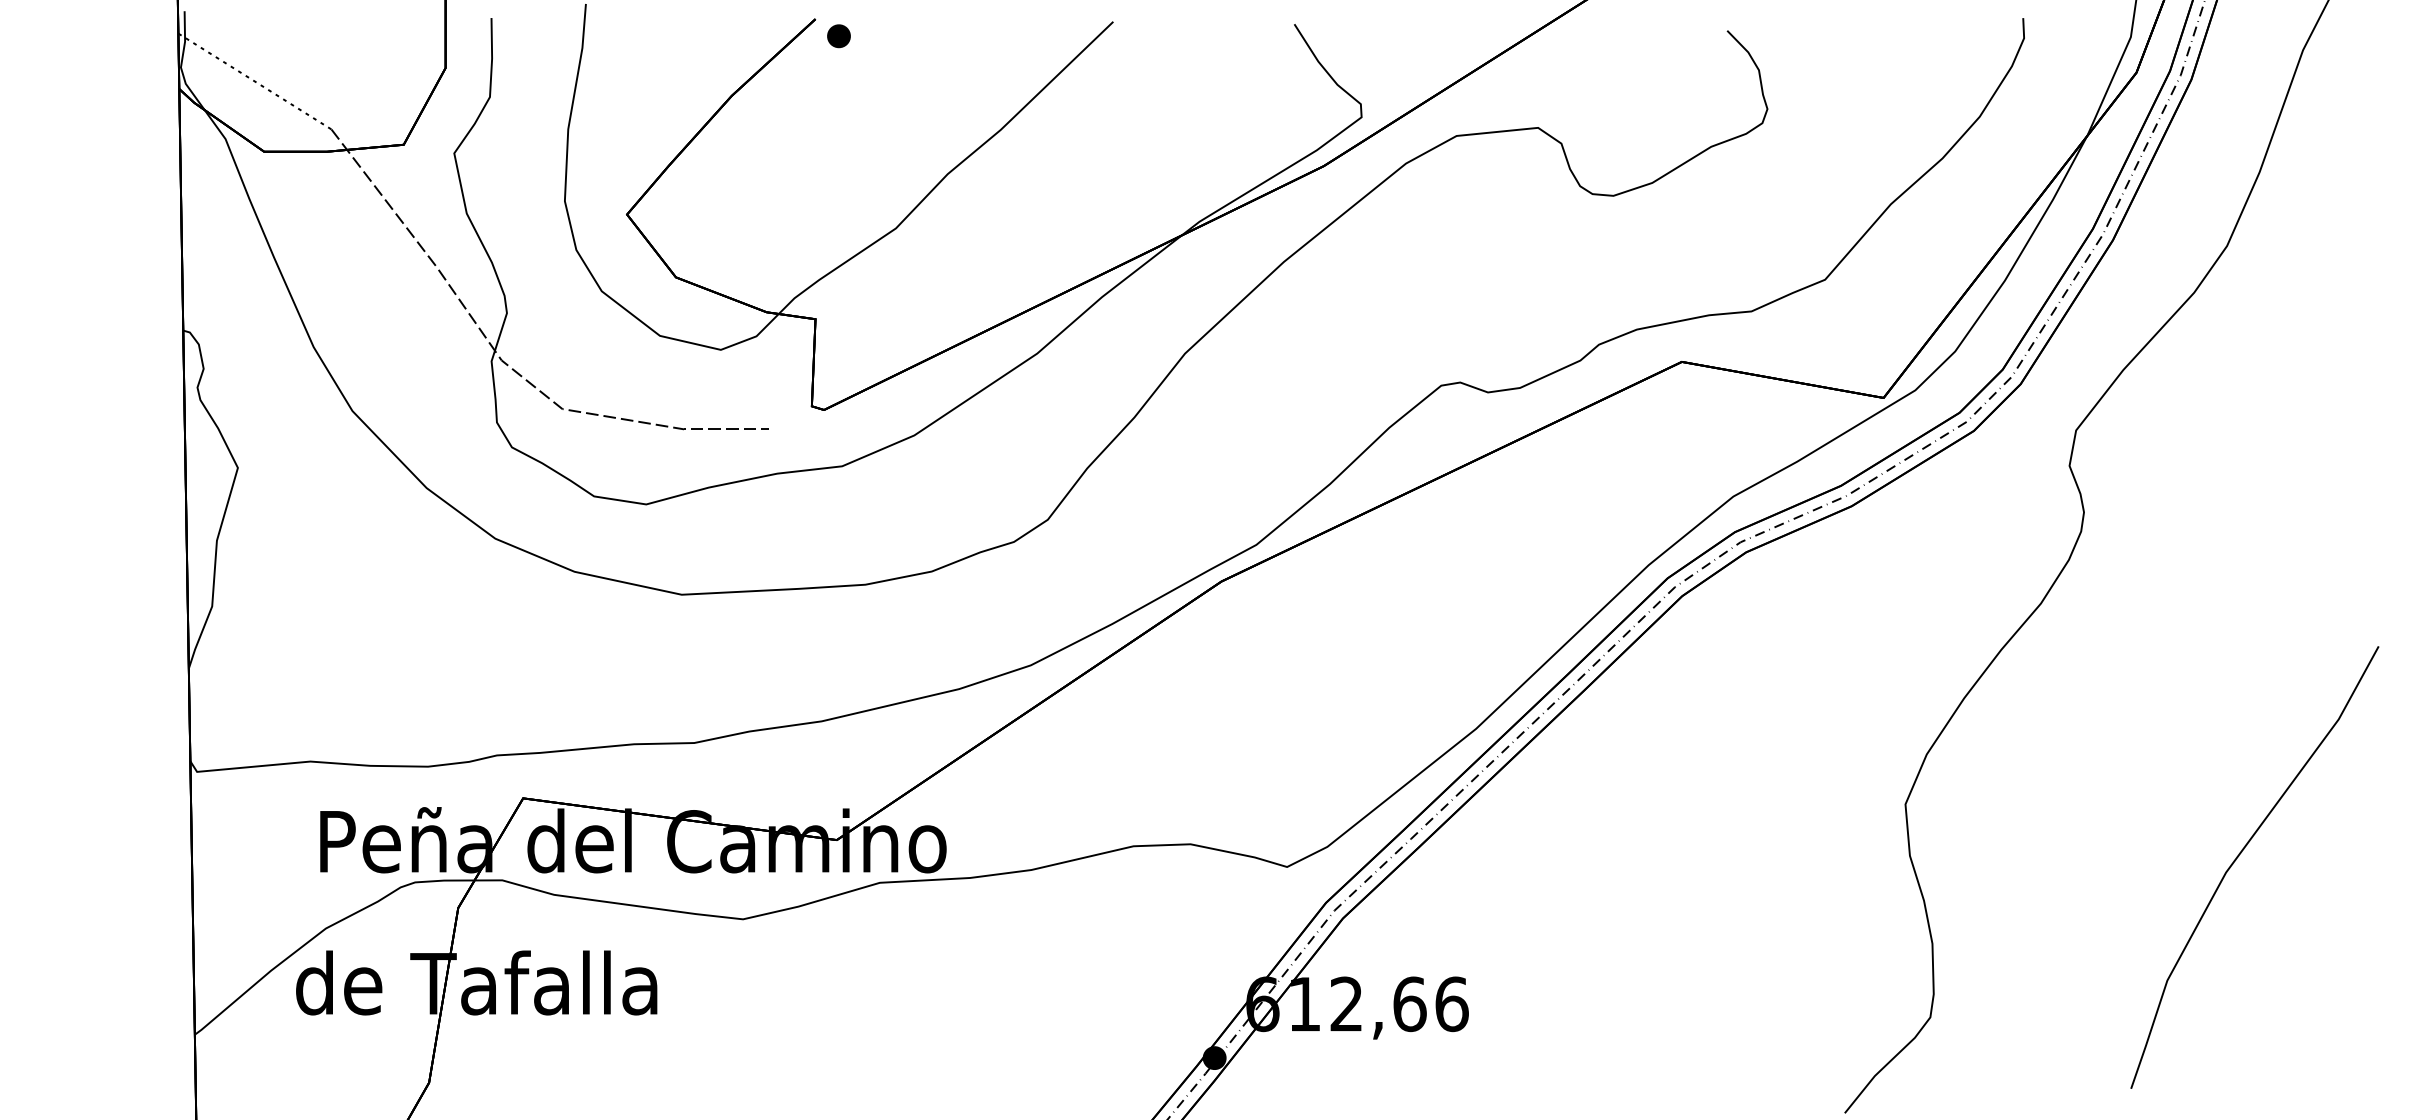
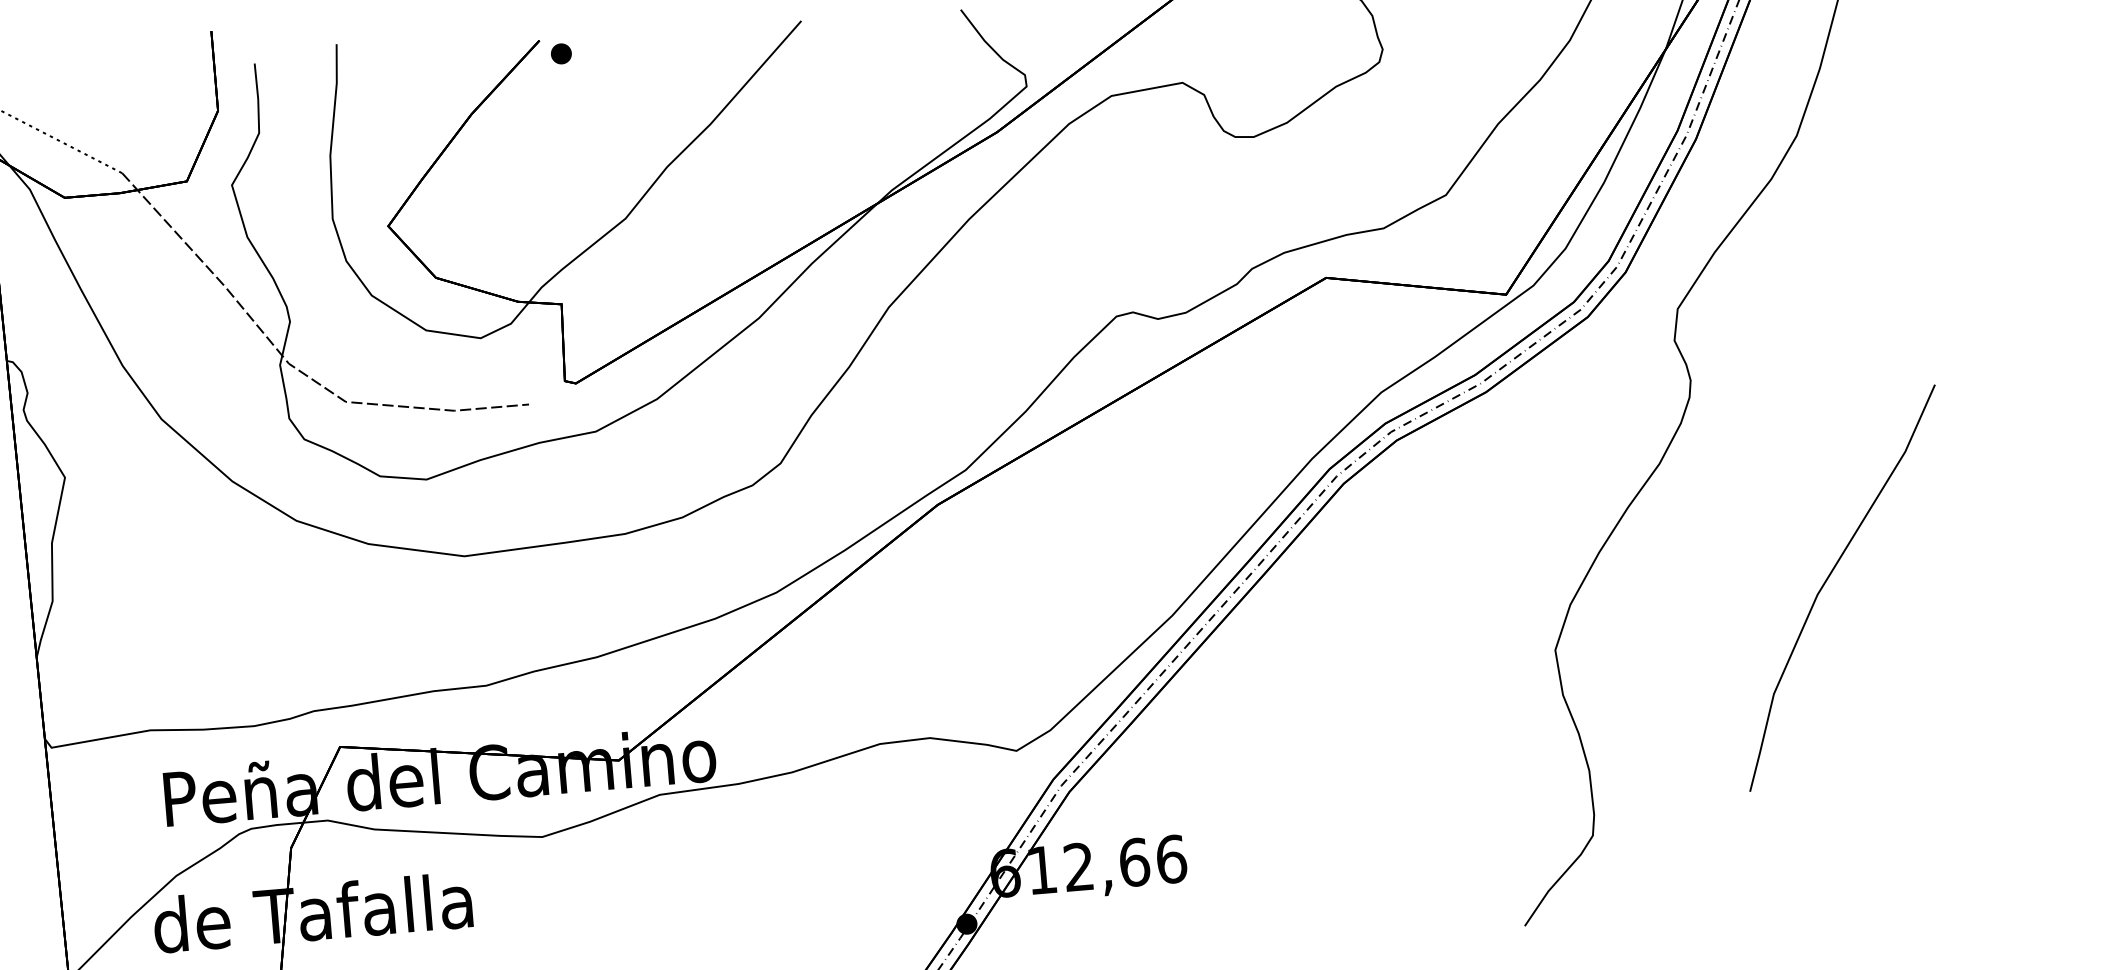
curve: (2239, 856) -> (1828, 579), moved

